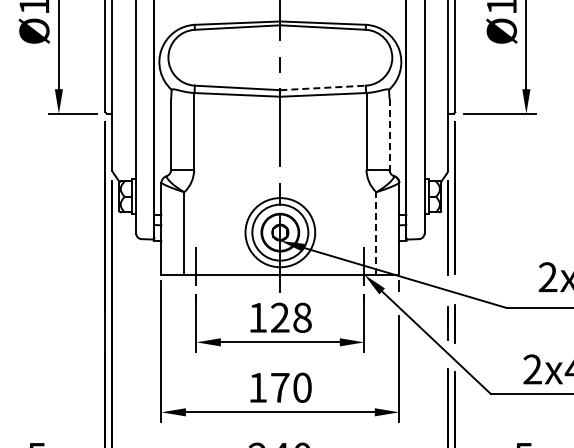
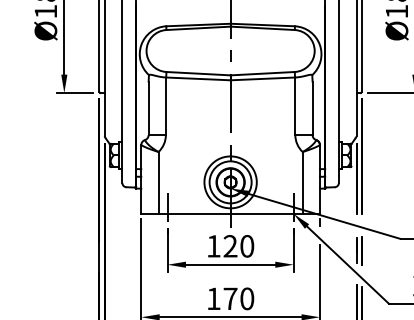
line: (323, 87) -> (263, 73), dashed -> solid
line: (389, 134) -> (312, 108), dashed -> solid
line: (376, 232) -> (302, 182), dashed -> solid
text: (302, 317) -> (247, 246), 128 -> 120

